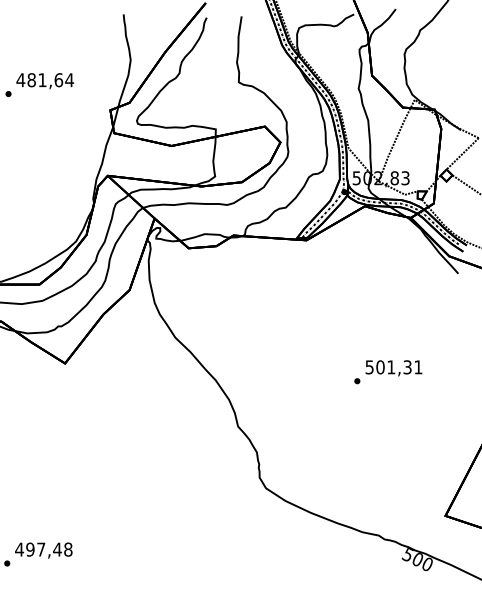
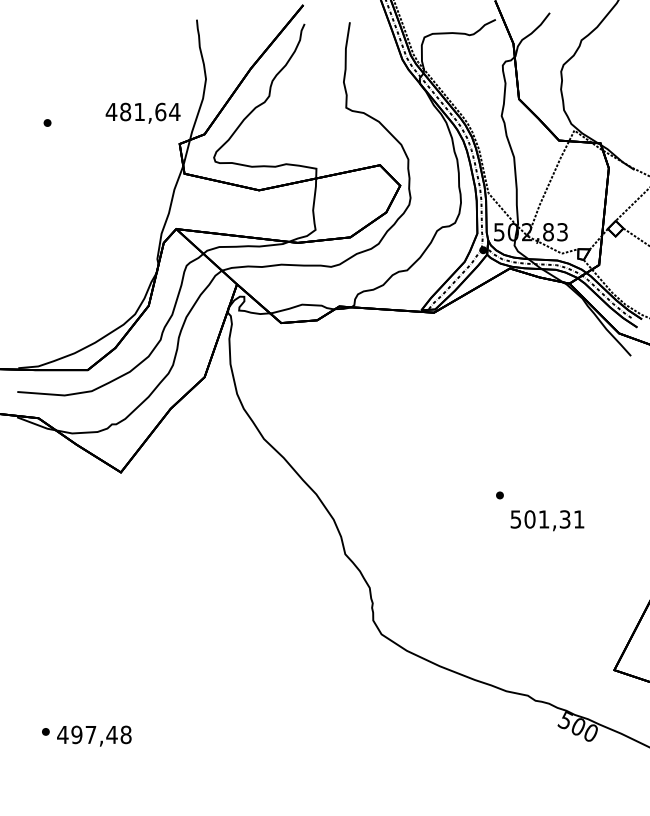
text: (44, 80) -> (142, 112), moved
text: (393, 368) -> (547, 520), moved
text: (43, 550) -> (94, 735), moved

